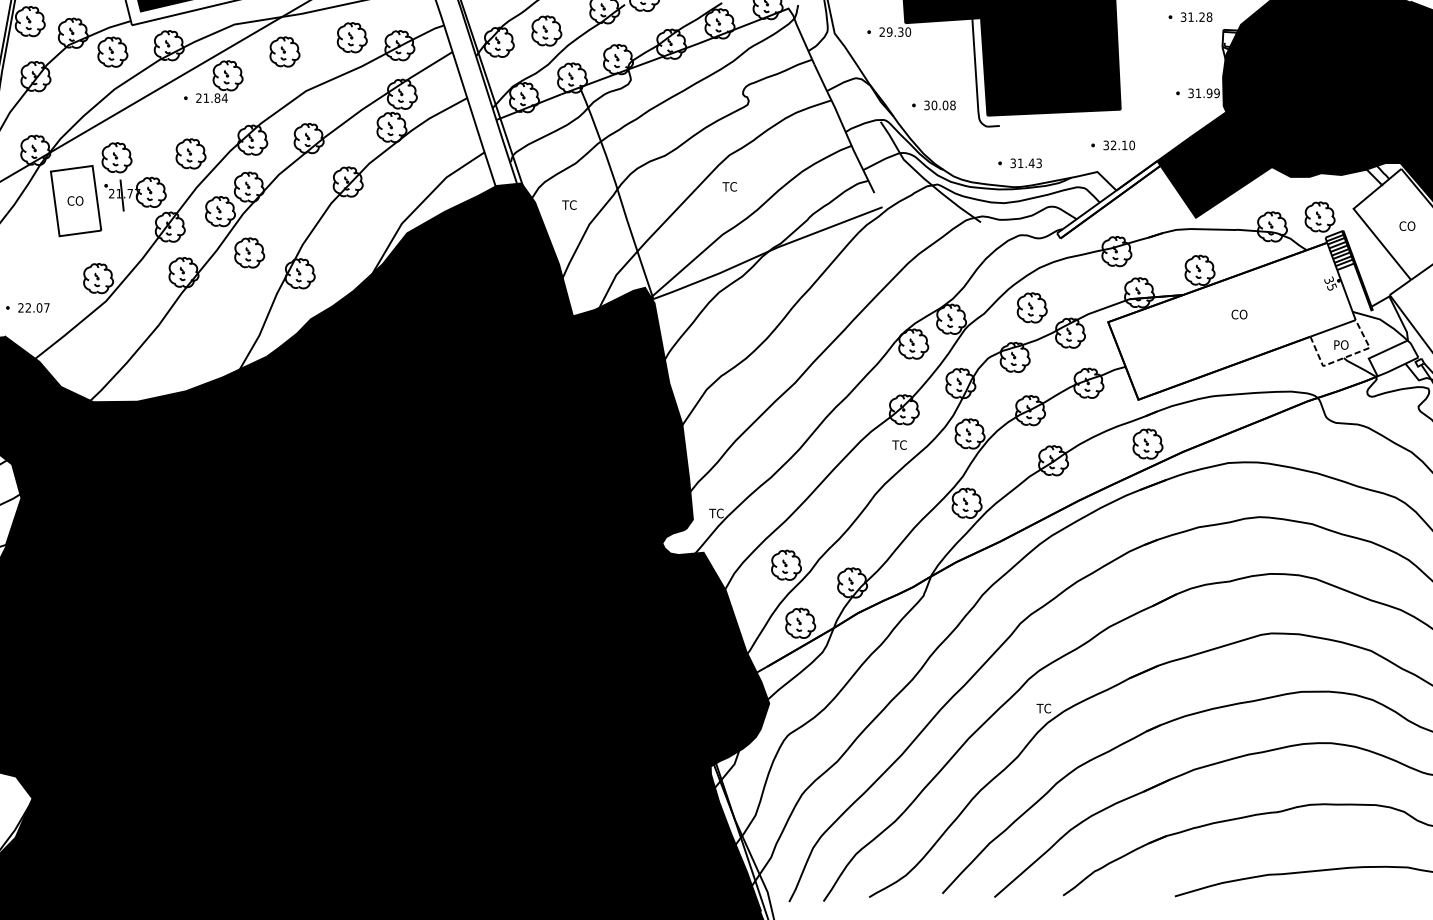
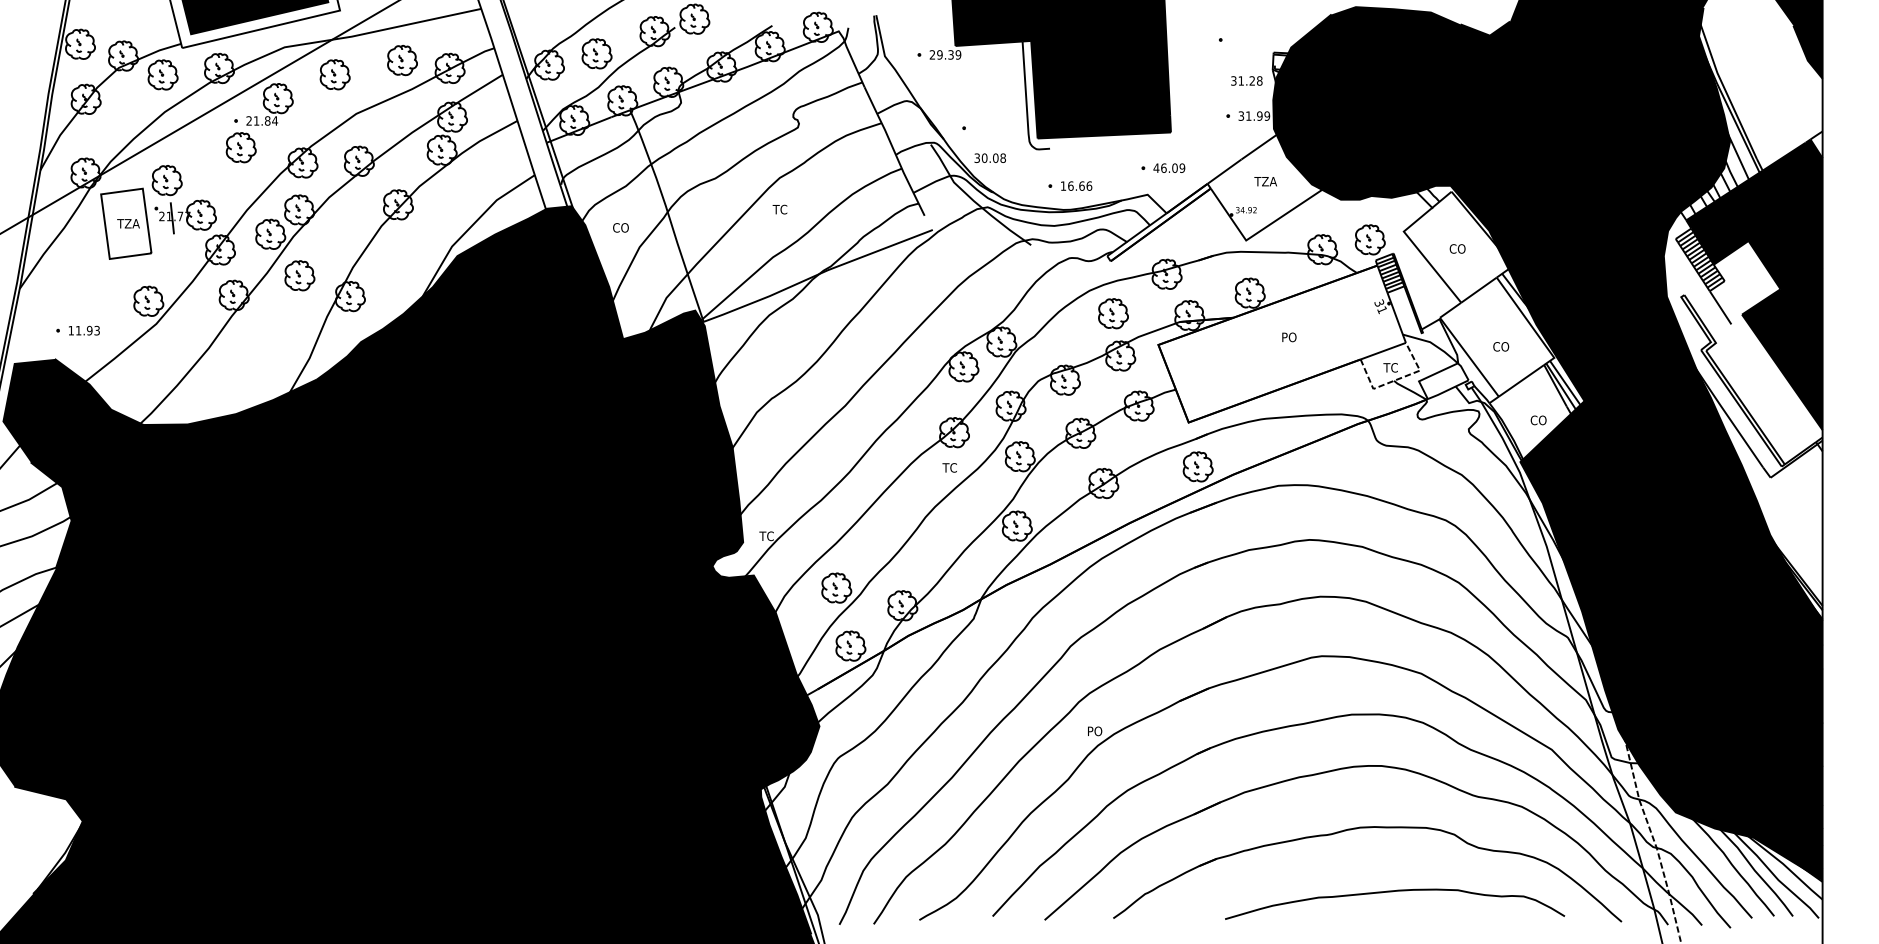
text: (1196, 16) -> (1246, 80), moved
text: (908, 31) -> (958, 54), 29.30 -> 29.39
text: (939, 104) -> (989, 157), moved
text: (1119, 144) -> (1169, 167), 32.10 -> 46.09
part: (190, 153) -> (240, 147), moved
fill: (1215, 160) -> (1265, 183), removed
text: (1026, 162) -> (1076, 185), 31.43 -> 16.66
text: (78, 200) -> (128, 223), CO -> TZA
text: (570, 204) -> (620, 227), TC -> CO
text: (1332, 287) -> (1382, 310), 35 -> 31
text: (33, 307) -> (83, 330), 22.07 -> 11.93
part: (1032, 307) -> (1113, 313), moved
text: (1239, 314) -> (1289, 337), CO -> PO
text: (1340, 344) -> (1390, 367), PO -> TC
text: (1044, 707) -> (1094, 730), TC -> PO

